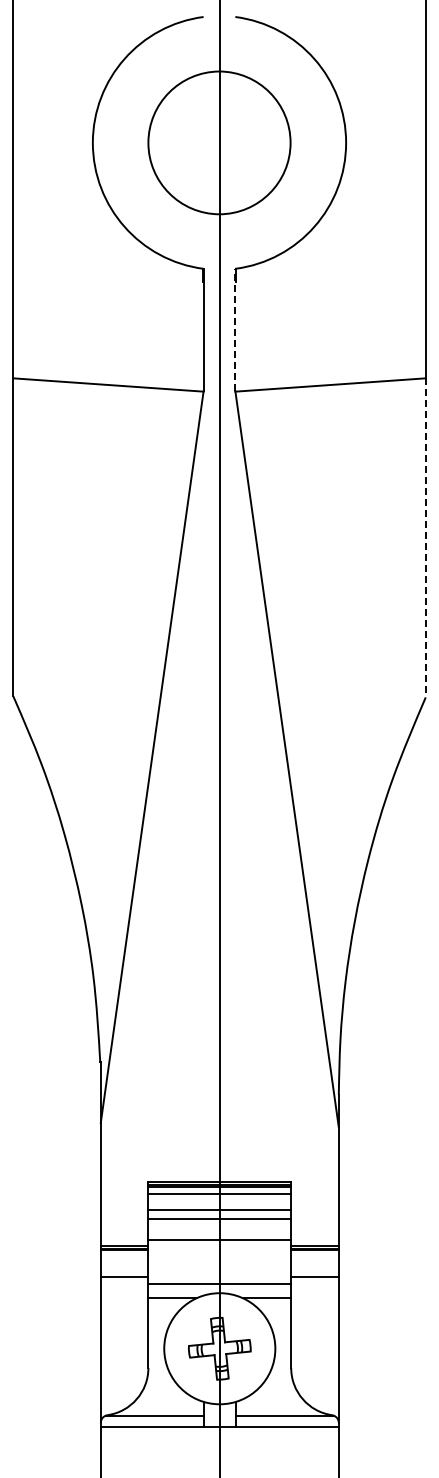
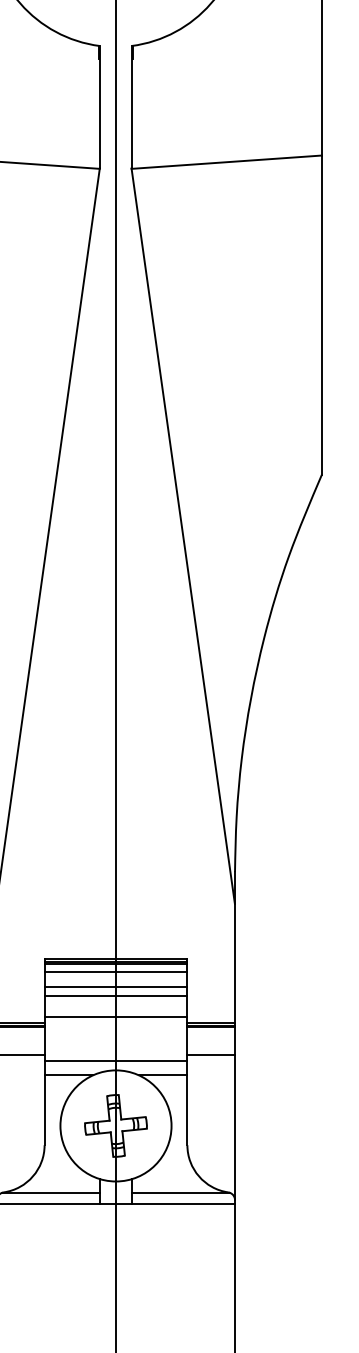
line: (235, 329) -> (131, 106), dashed -> solid
line: (425, 537) -> (321, 314), dashed -> solid

